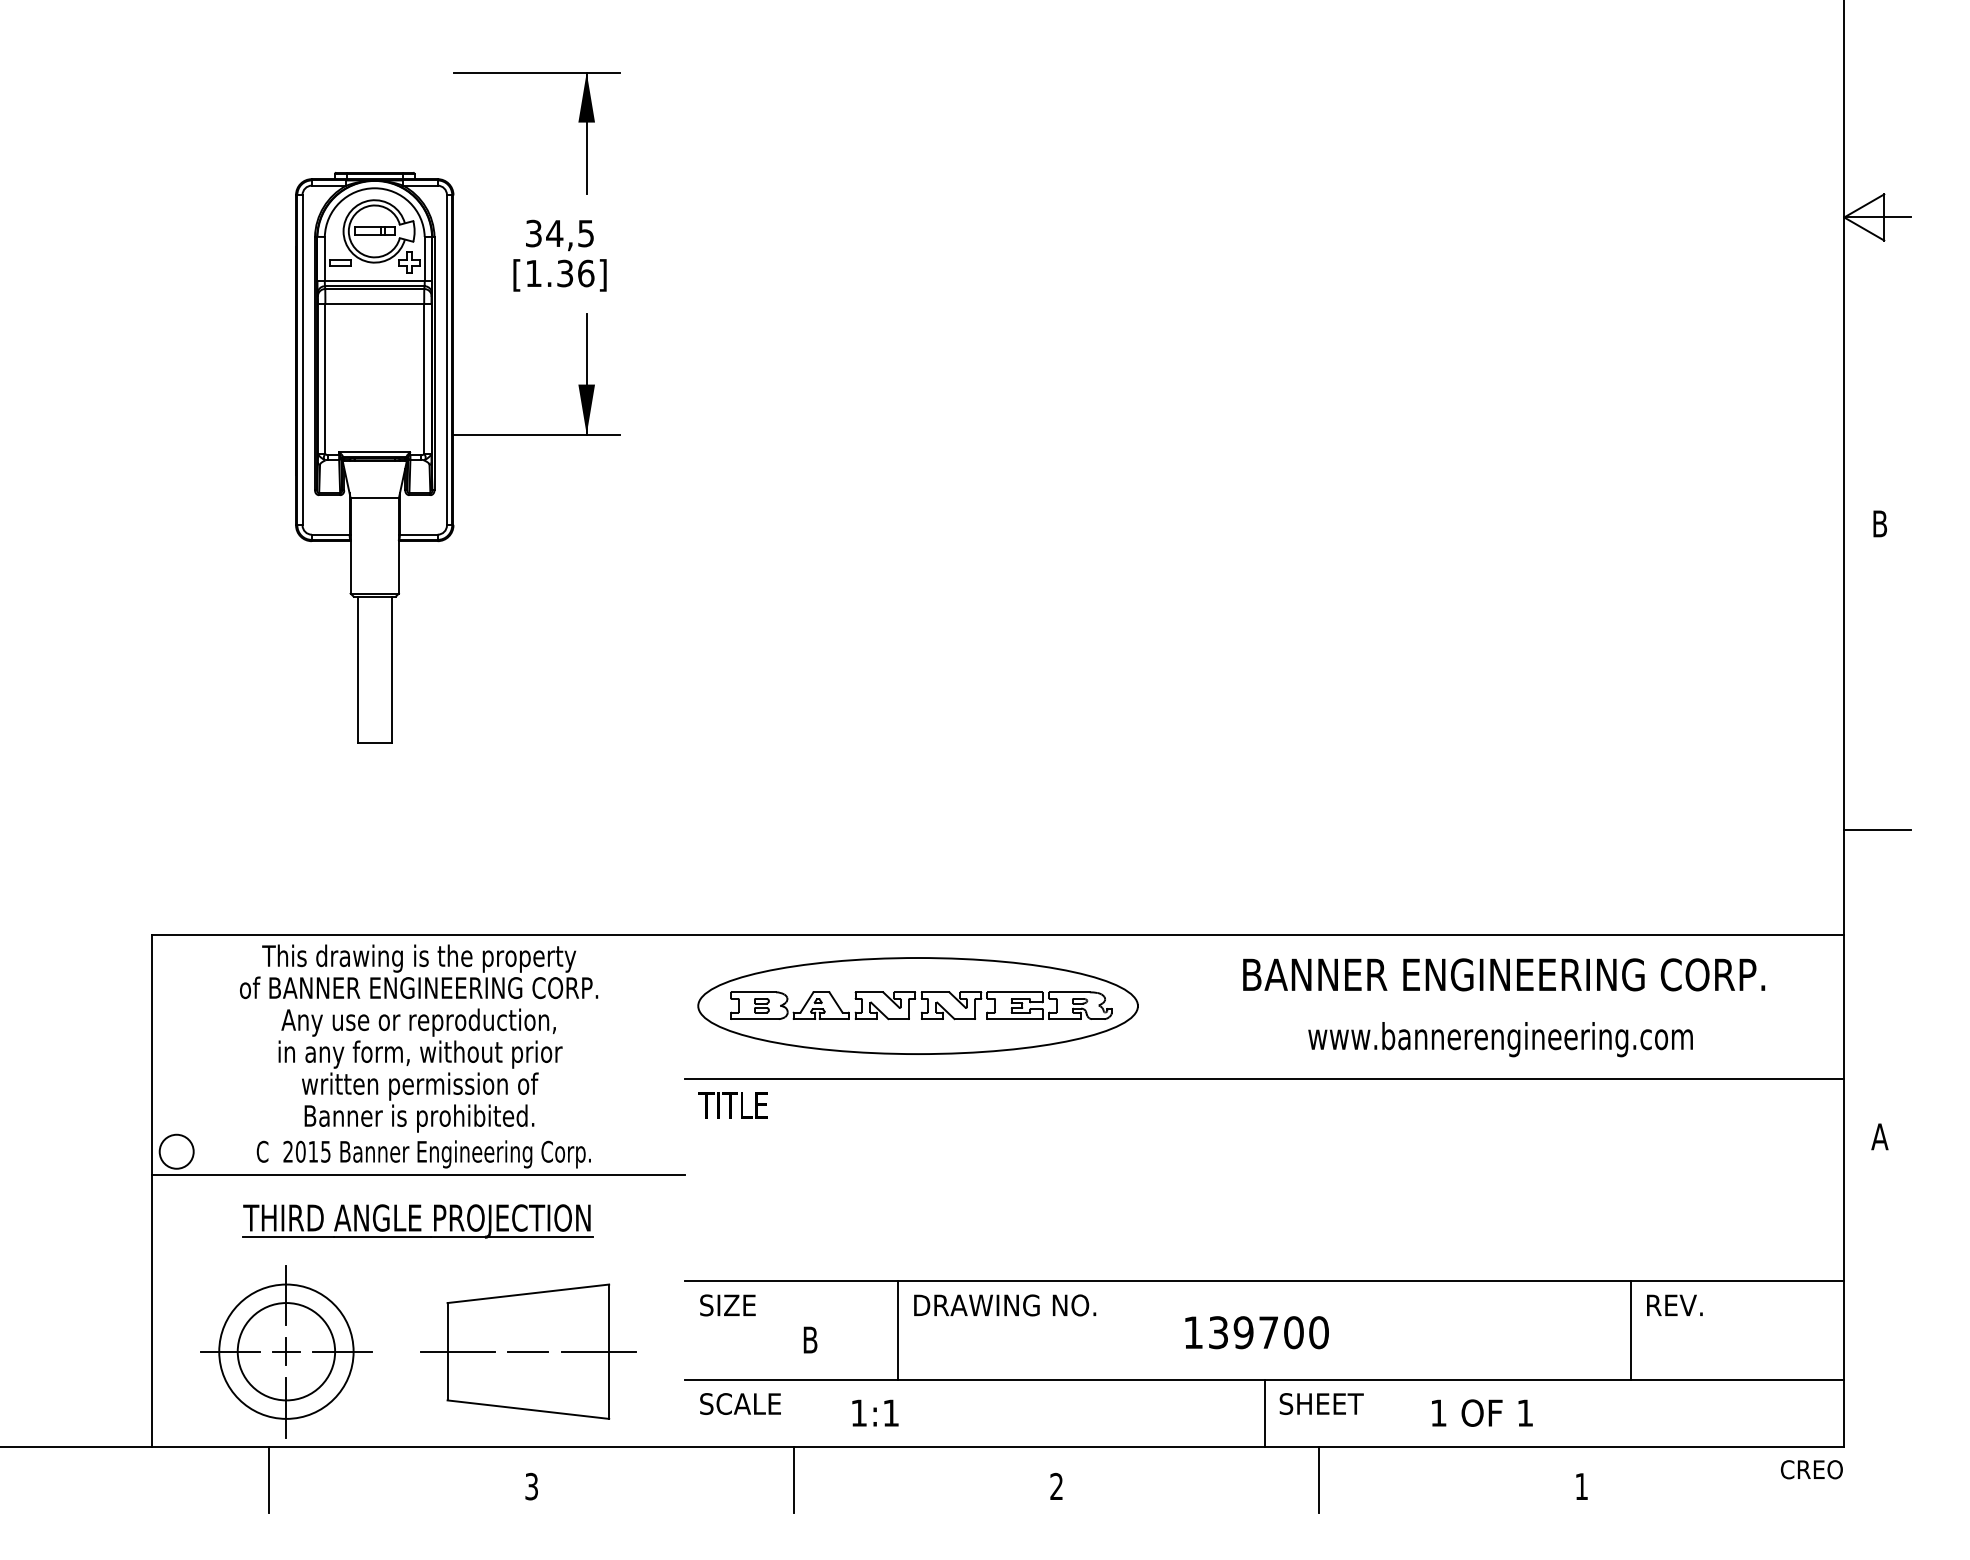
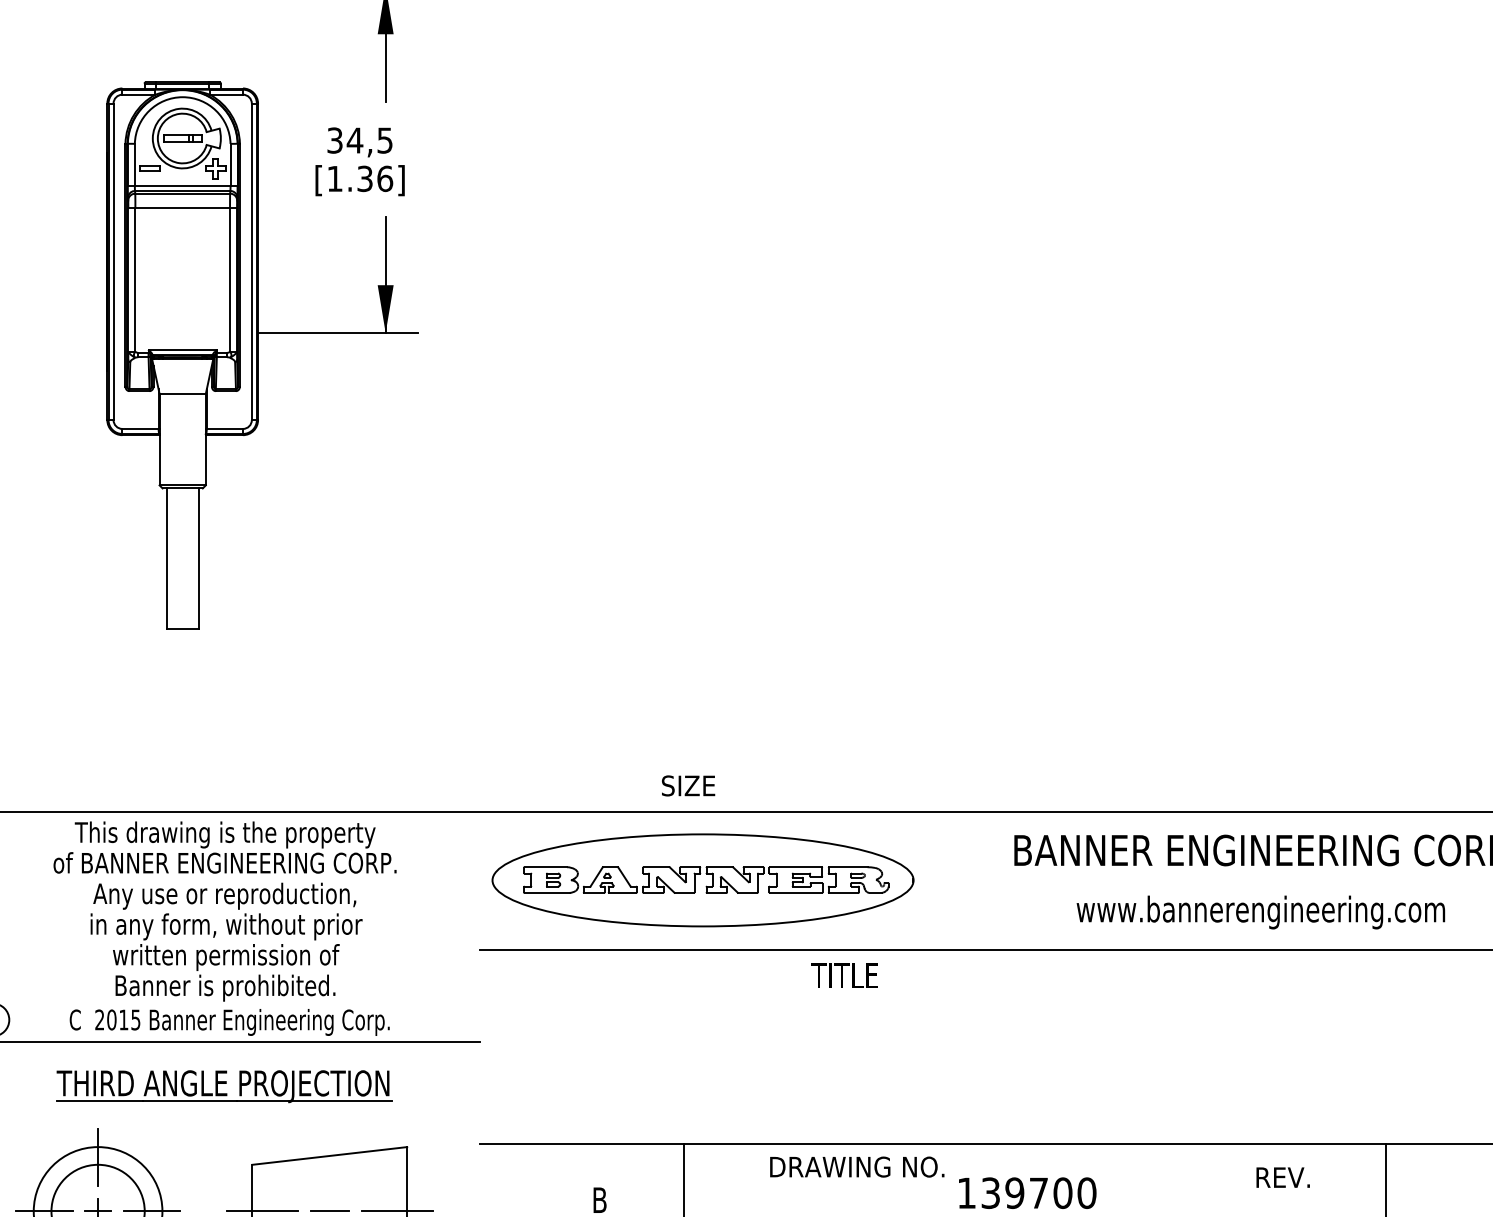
text: (732, 1105) -> (844, 975), moved
text: (1674, 1304) -> (1282, 1176), moved
text: (727, 1305) -> (688, 786), moved
text: (1005, 1305) -> (857, 1167), moved

